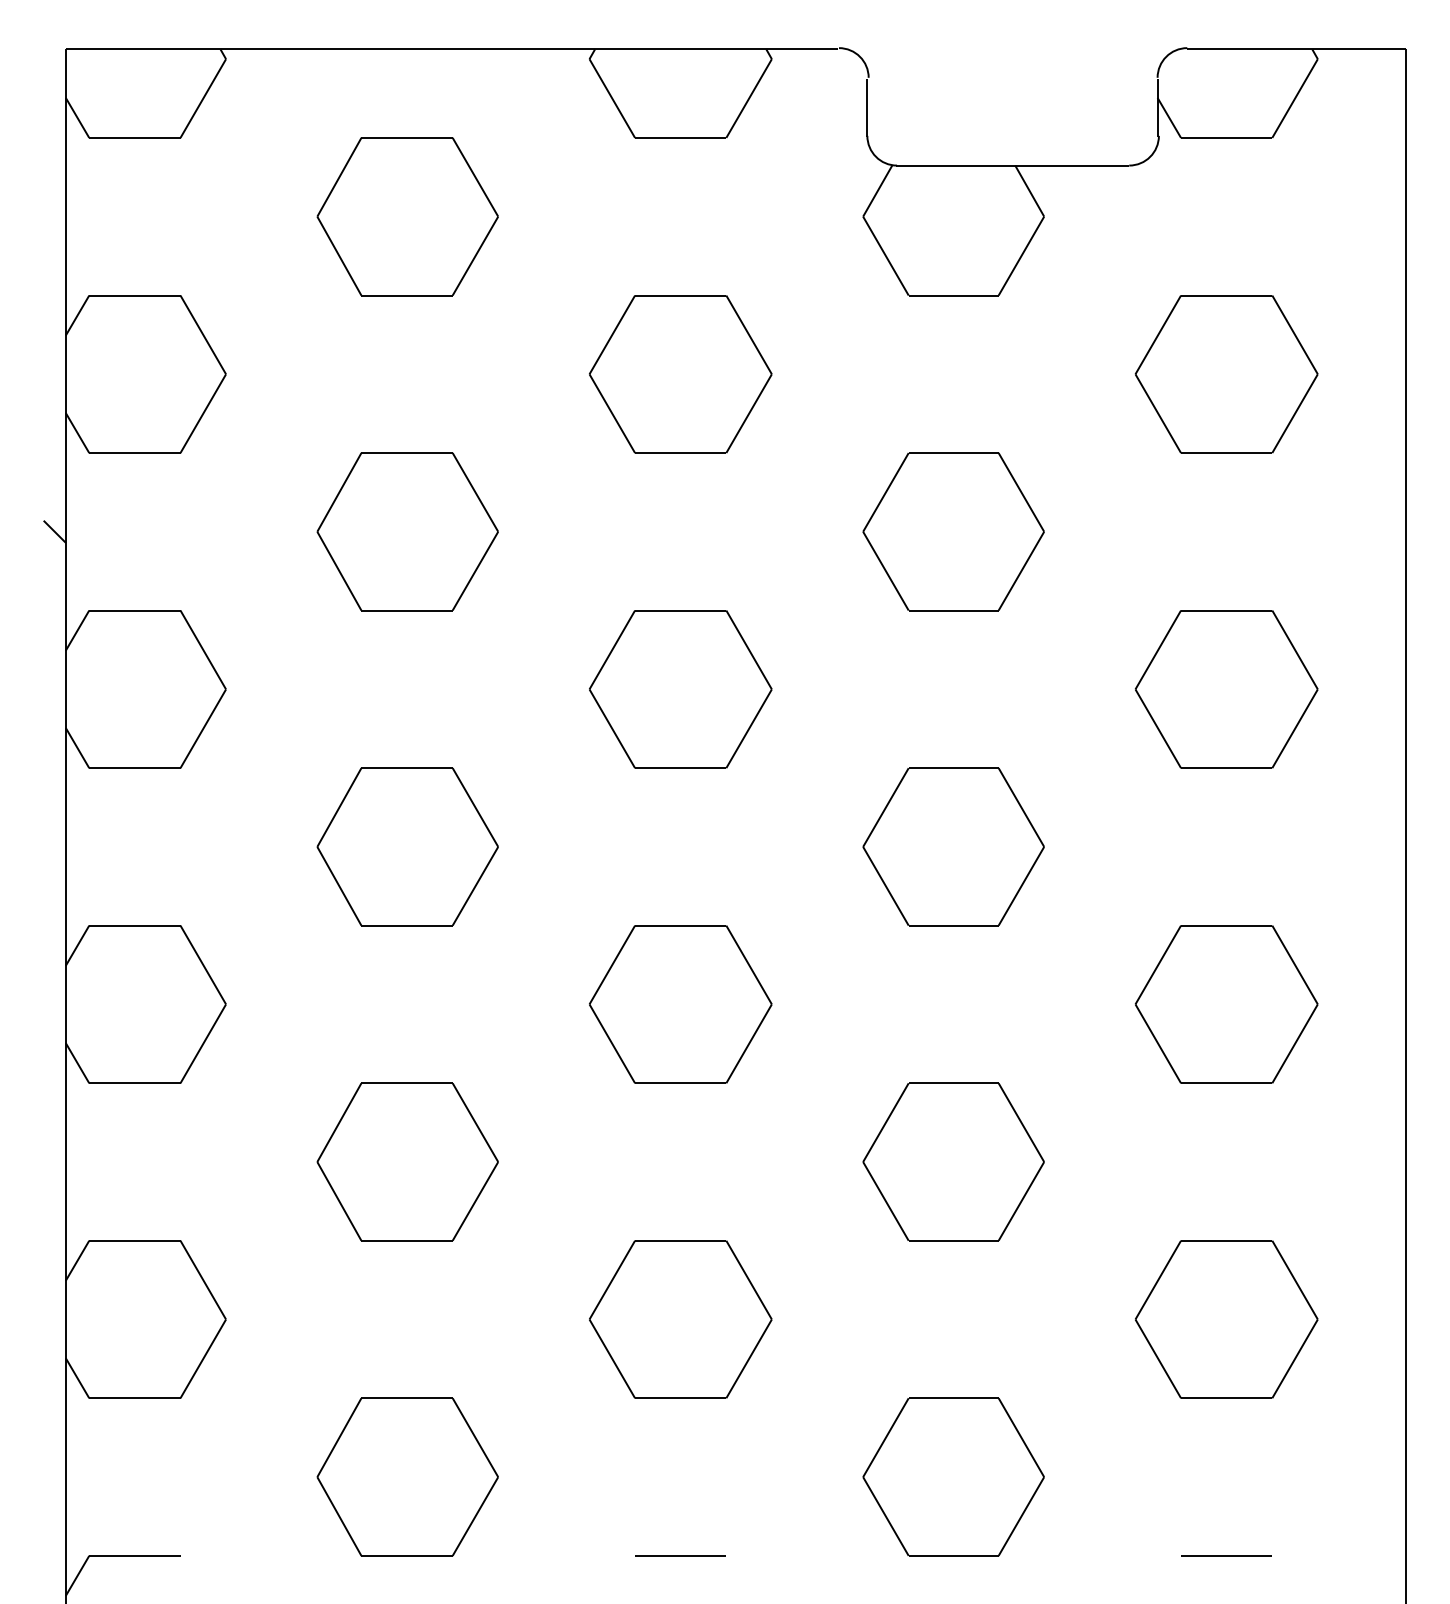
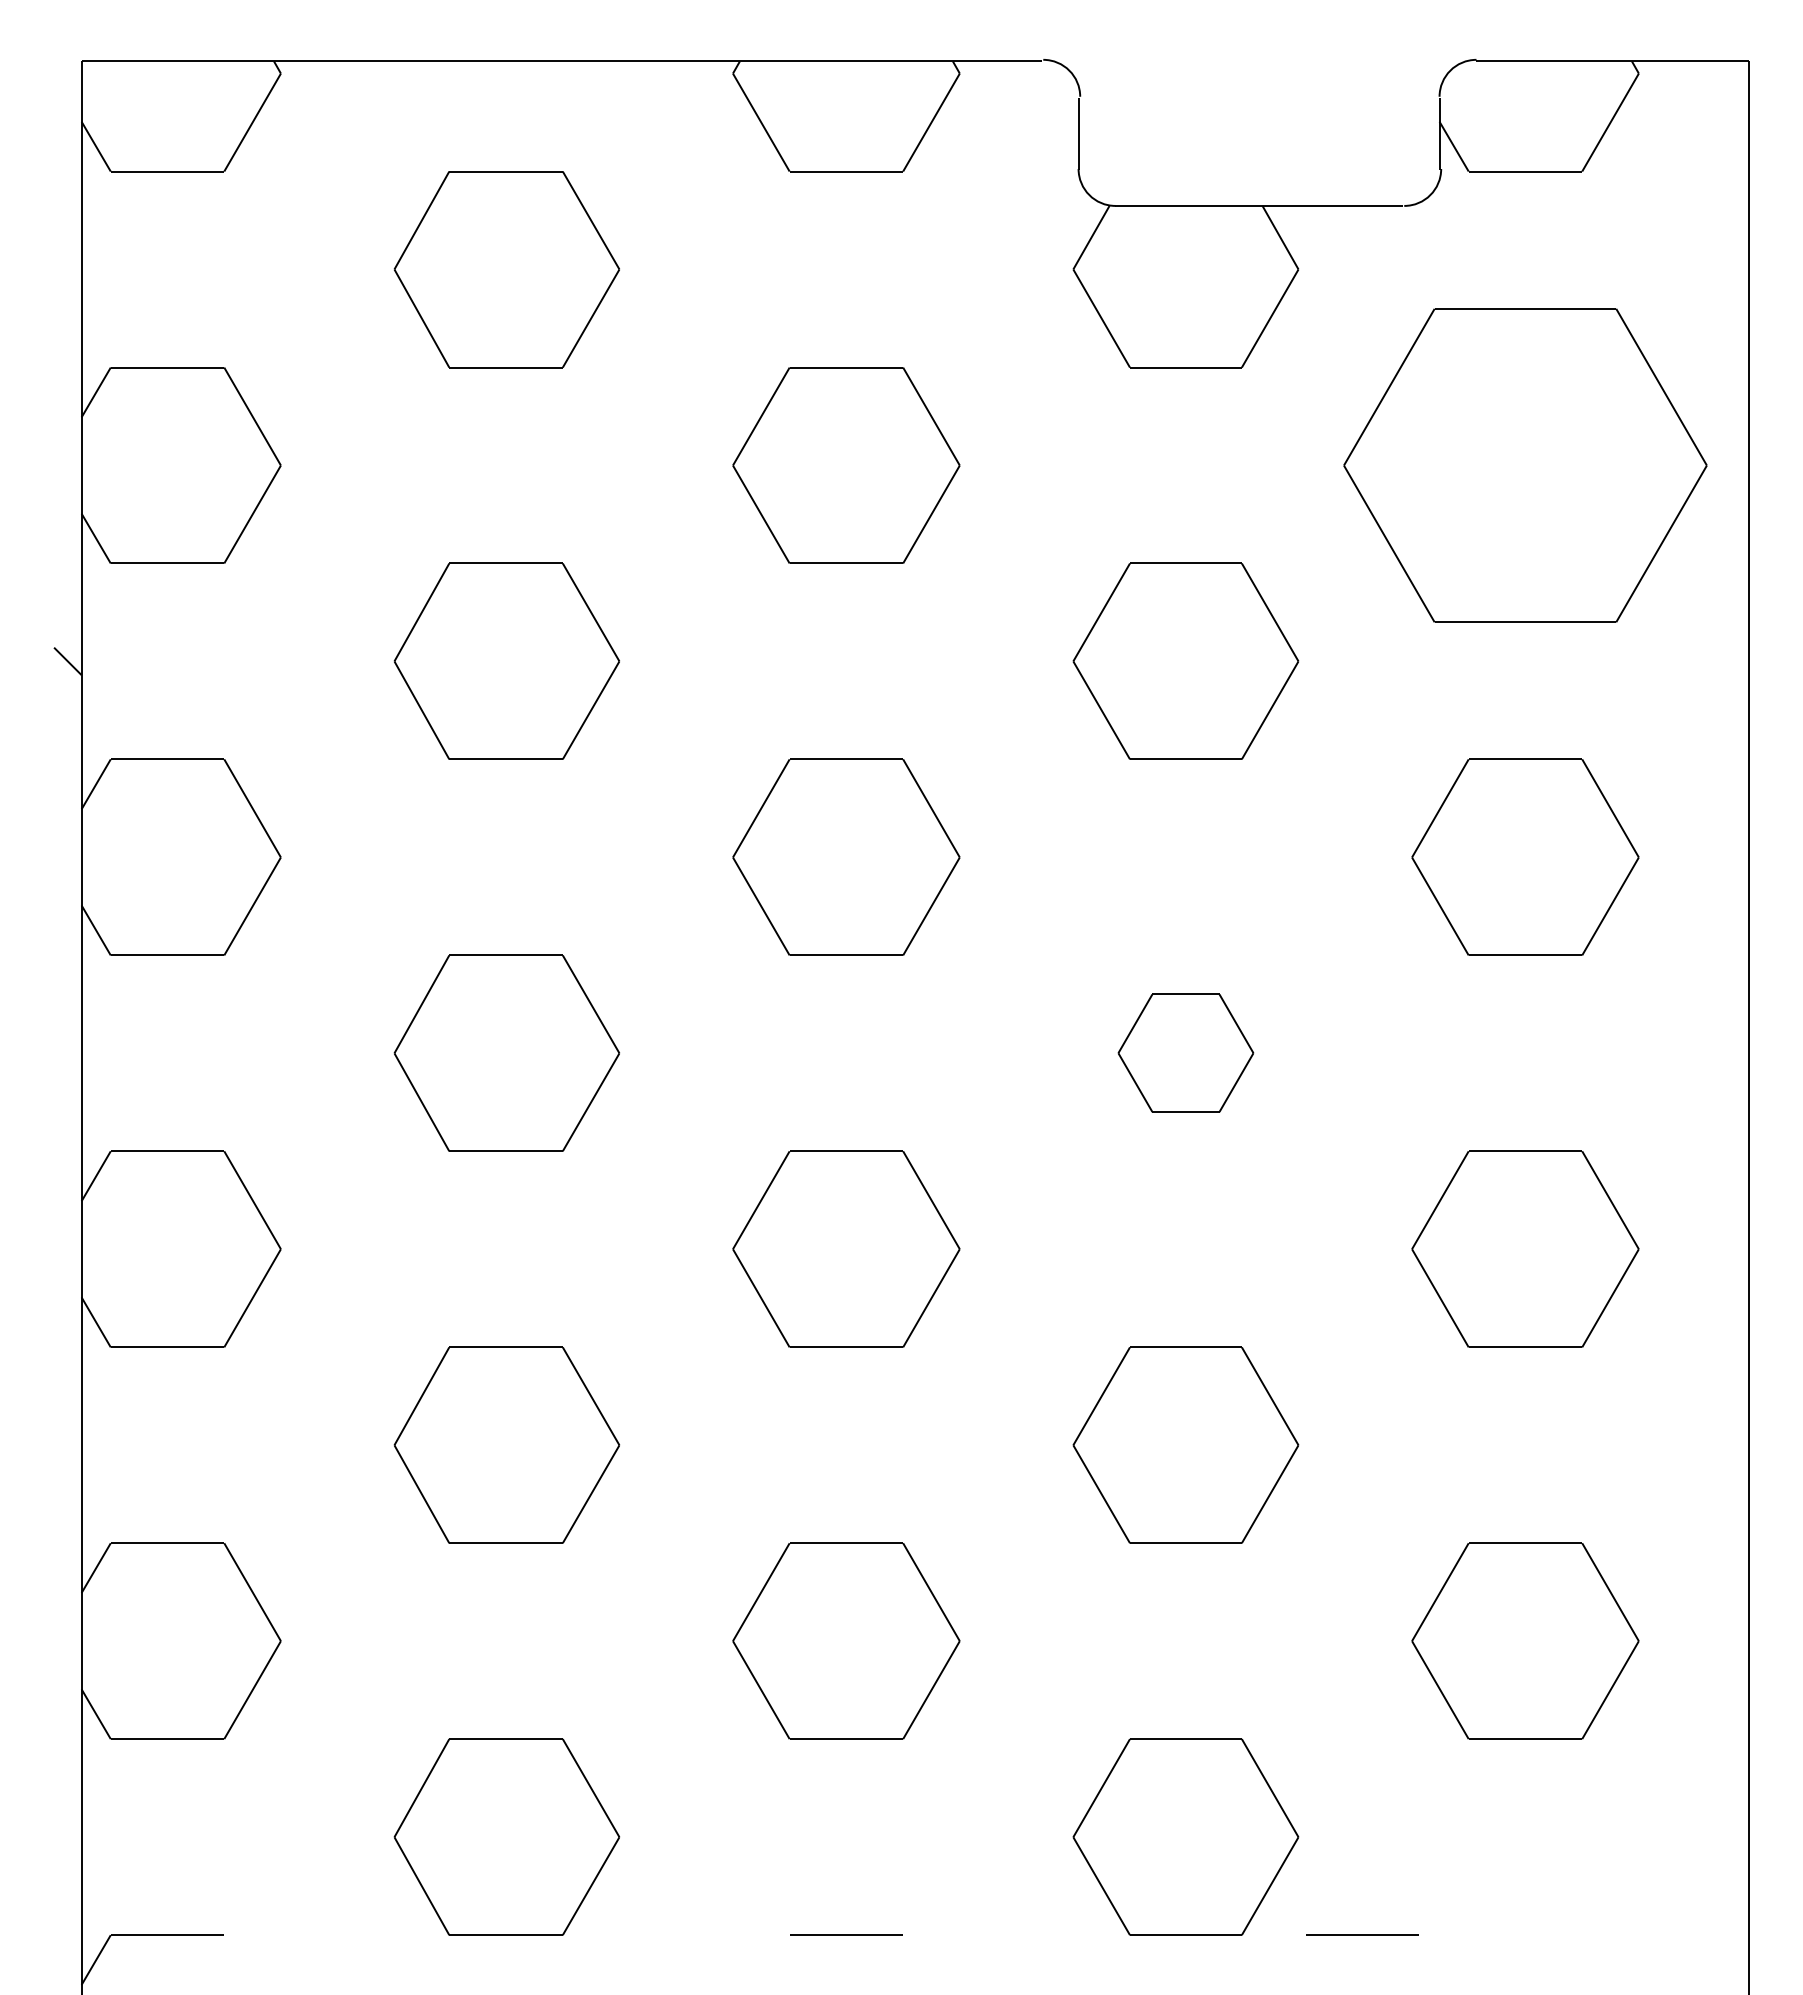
part: (1226, 374) -> (1525, 465), size x1.6
part: (953, 846) -> (1185, 1052), size x0.6
line: (1226, 1555) -> (1362, 1934), moved

